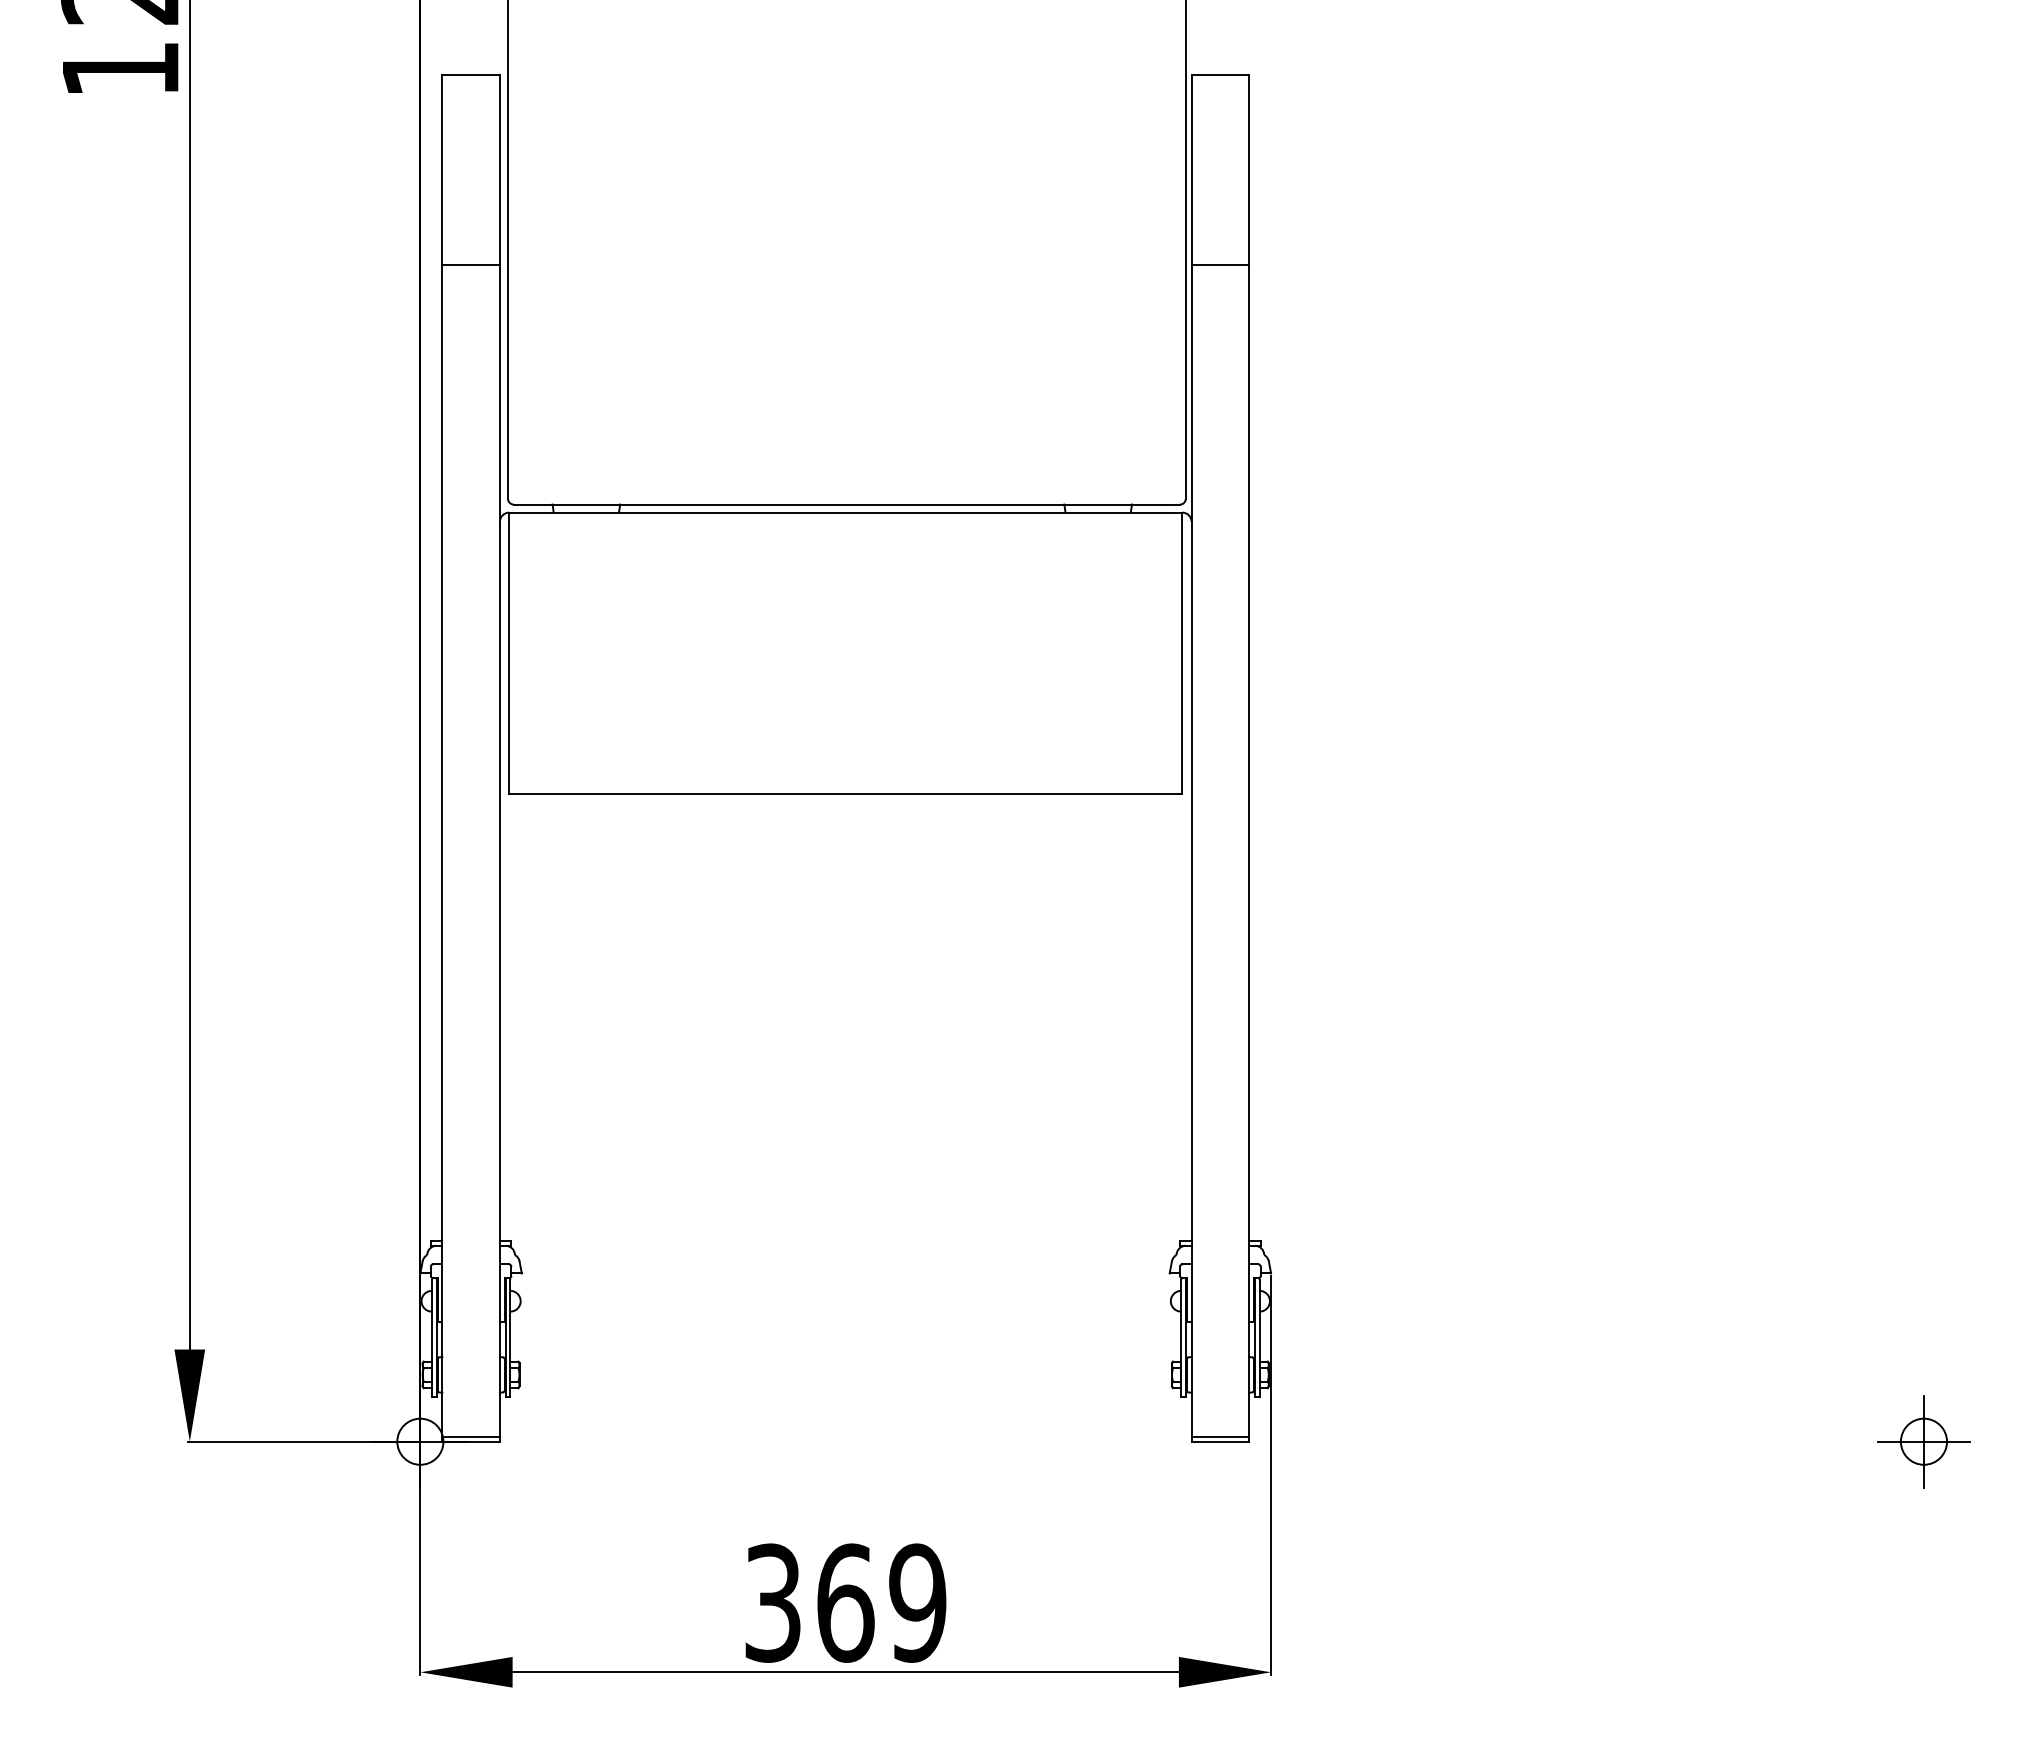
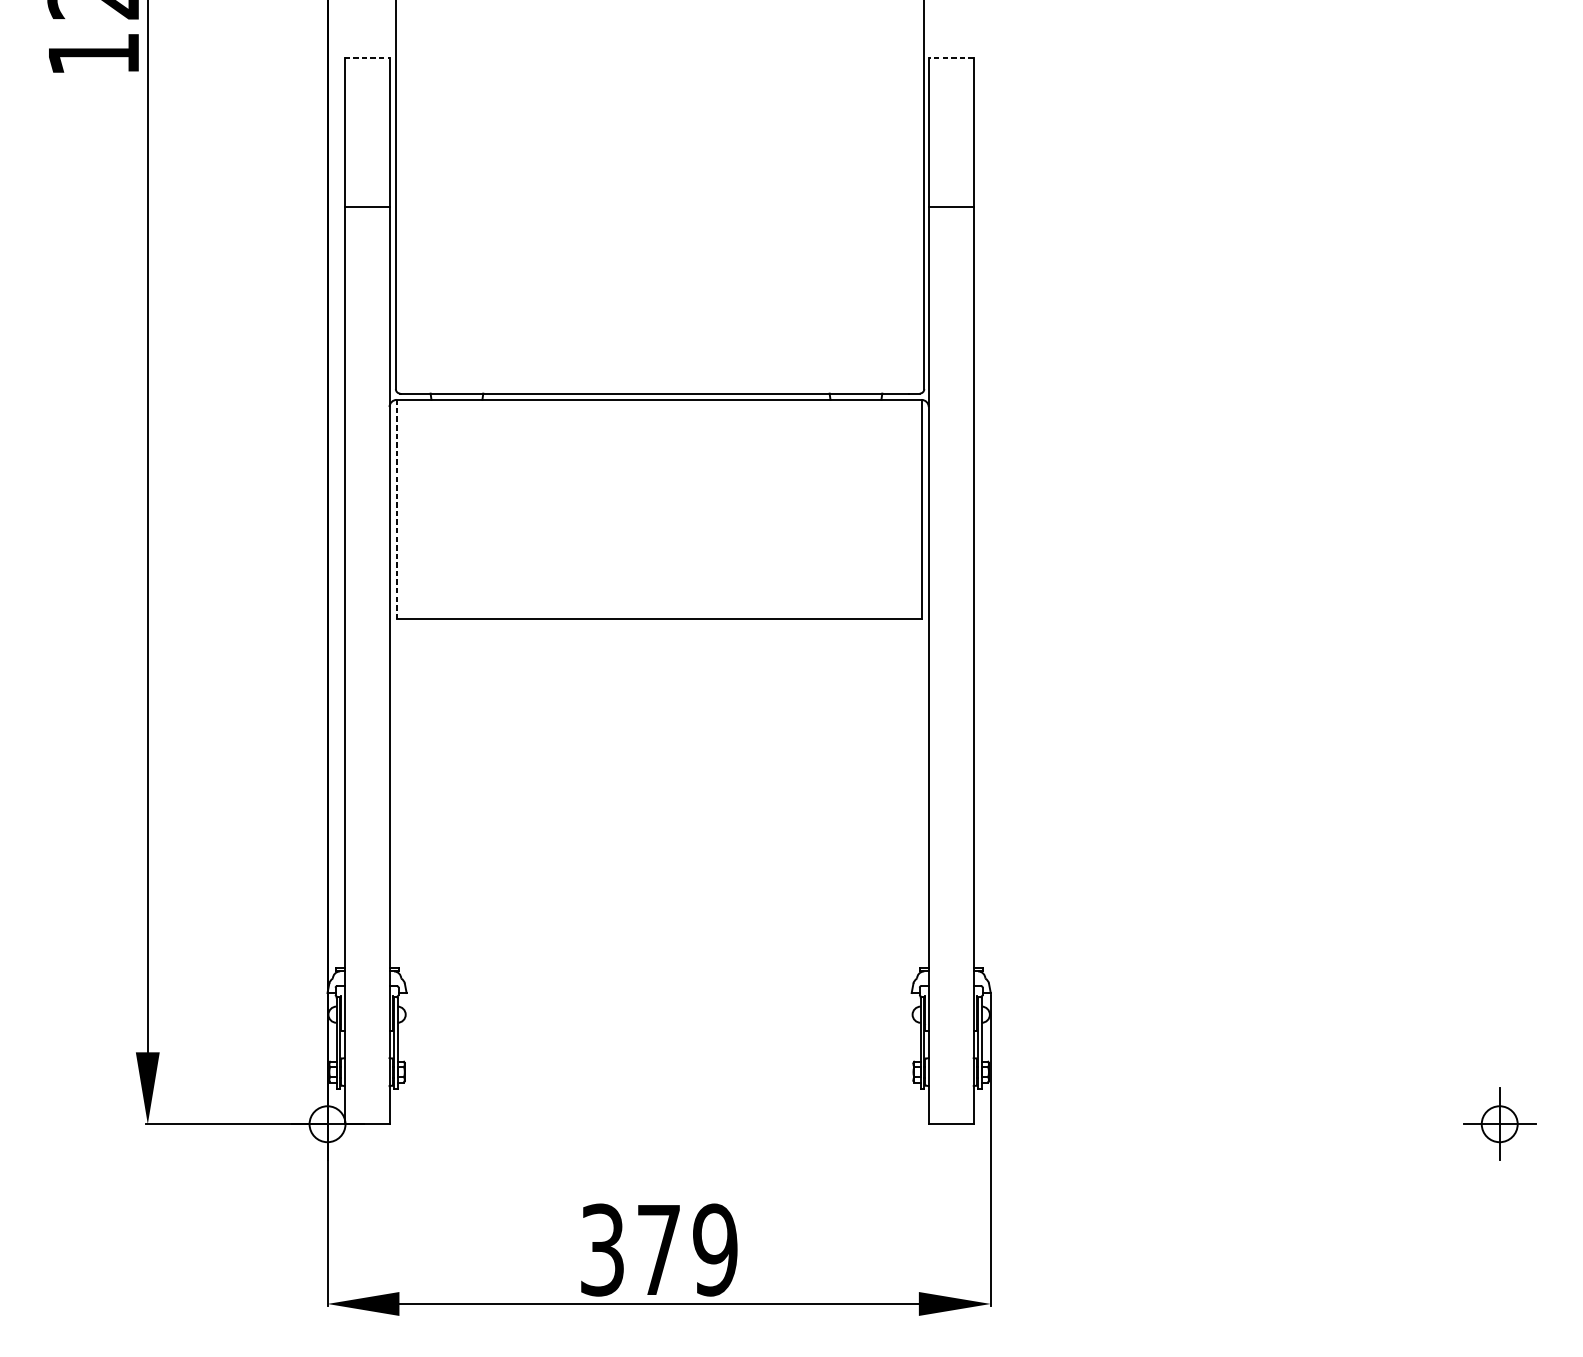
line: (471, 74) -> (367, 58), solid -> dashed
line: (1220, 74) -> (951, 58), solid -> dashed
line: (509, 653) -> (397, 509), solid -> dashed
line: (470, 1437) -> (366, 1120), removed
line: (1220, 1437) -> (951, 1120), removed
text: (845, 1602) -> (658, 1249), 369 -> 379

